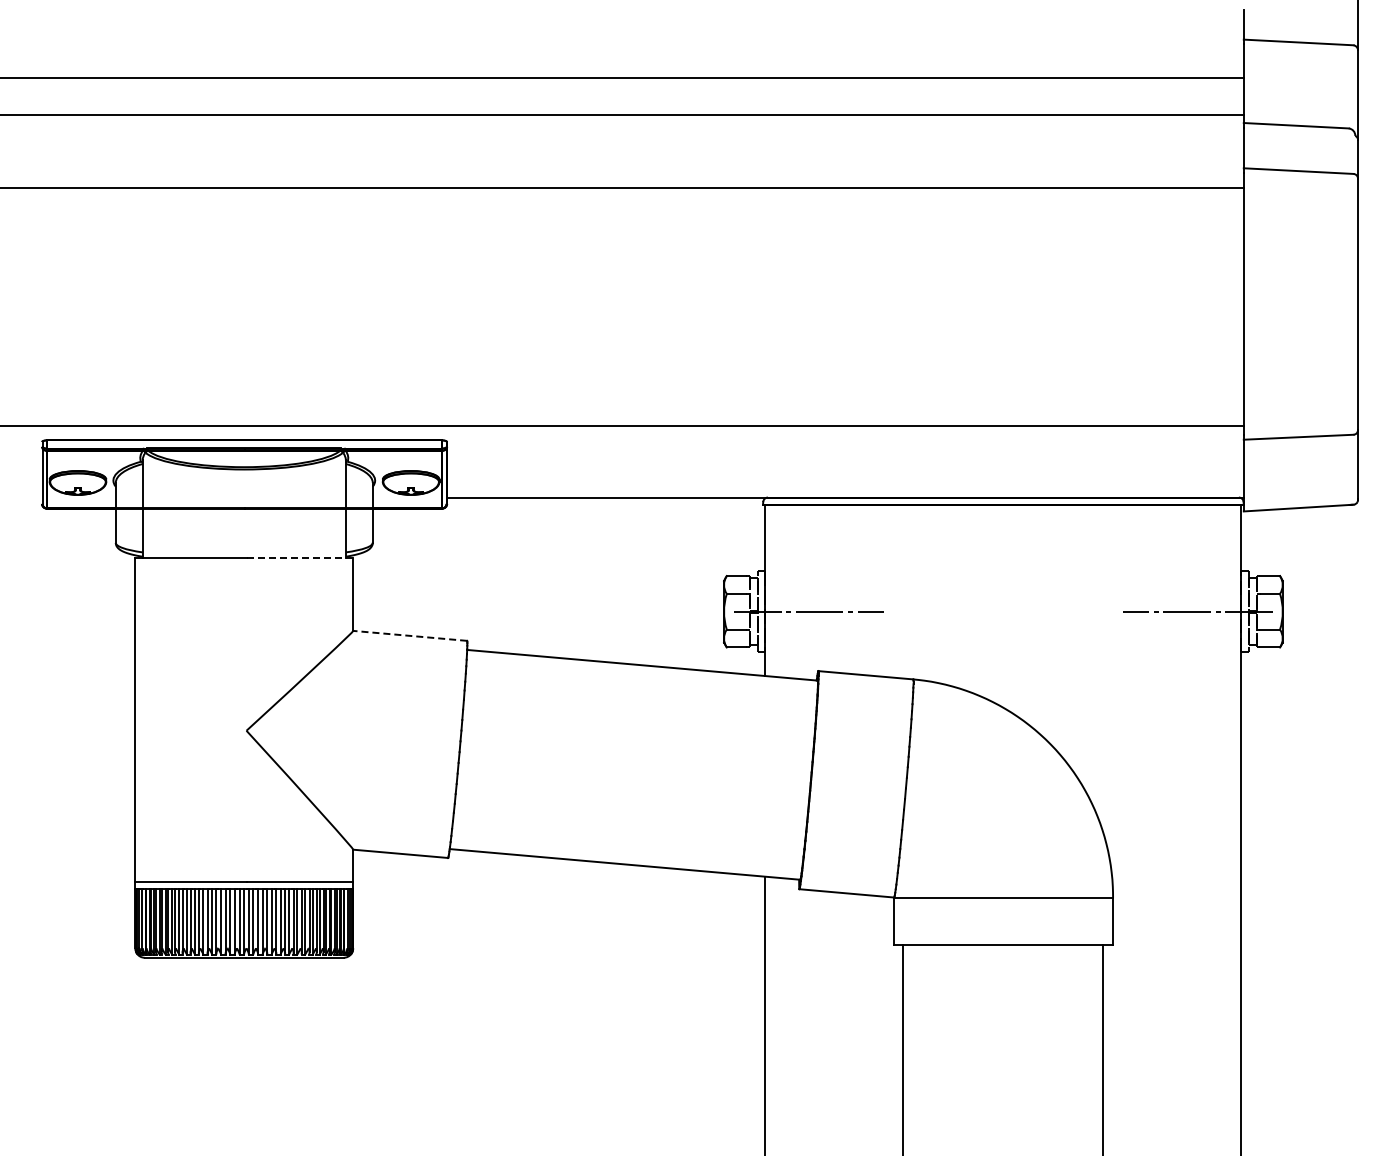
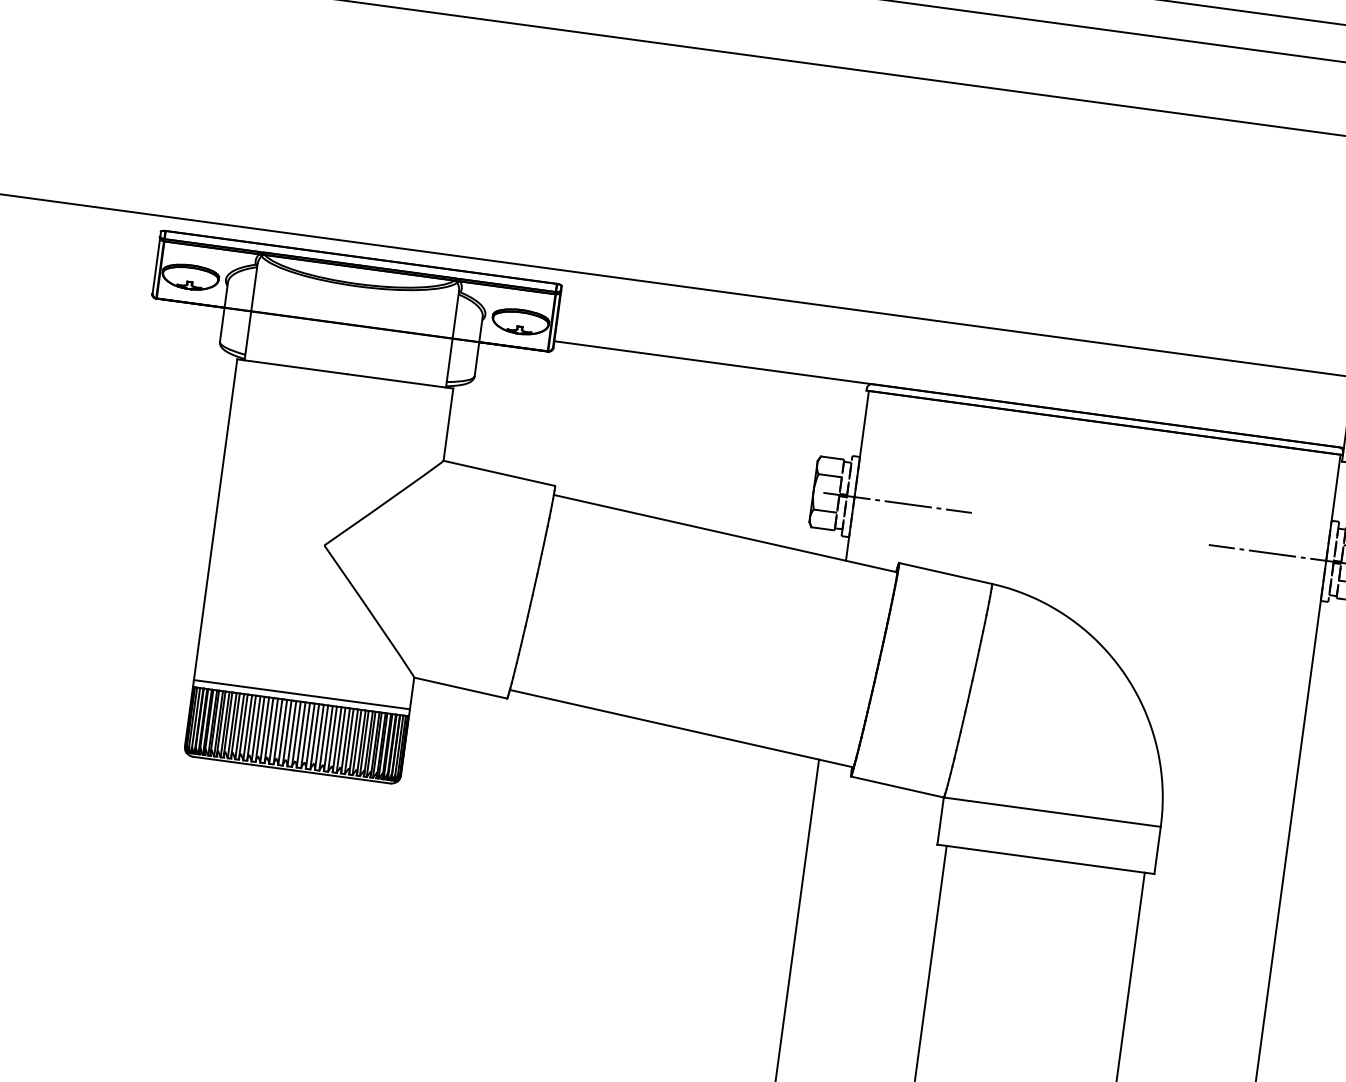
line: (300, 557) -> (401, 381), dashed -> solid
line: (409, 635) -> (498, 472), dashed -> solid

